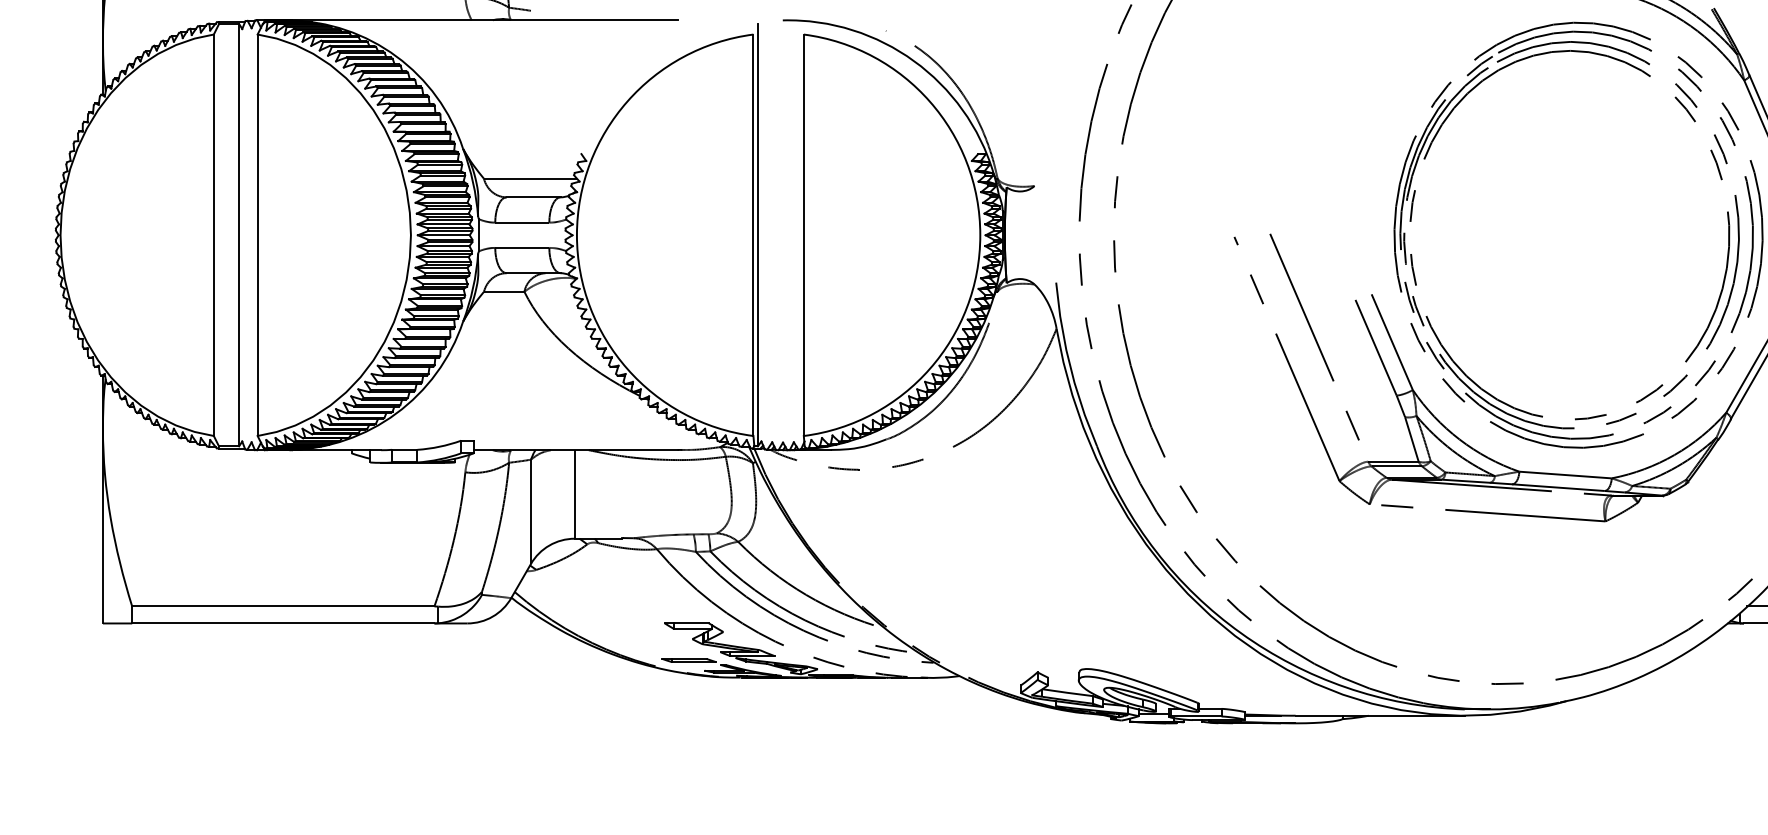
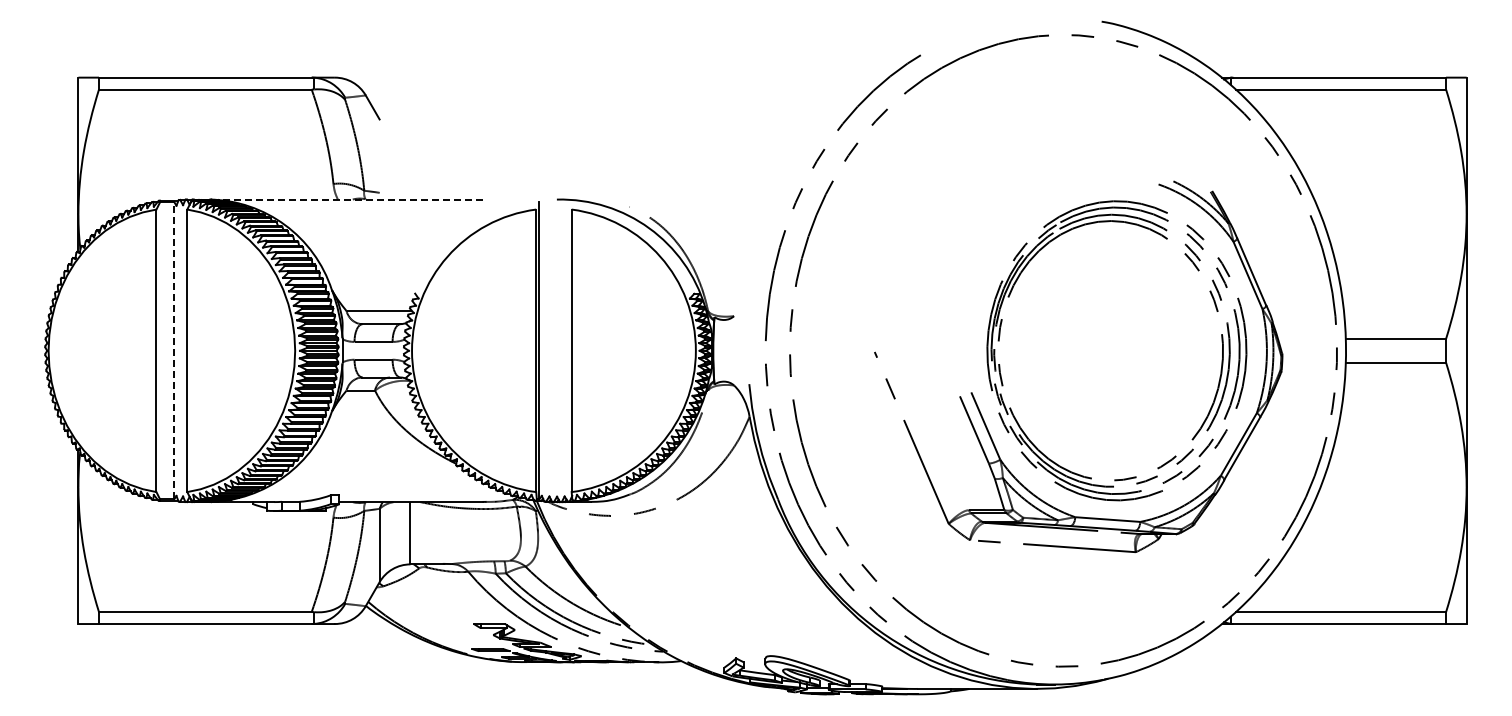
line: (485, 20) -> (347, 199), solid -> dashed
line: (239, 234) -> (174, 350), solid -> dashed
line: (1315, 337) -> (931, 422), removed

